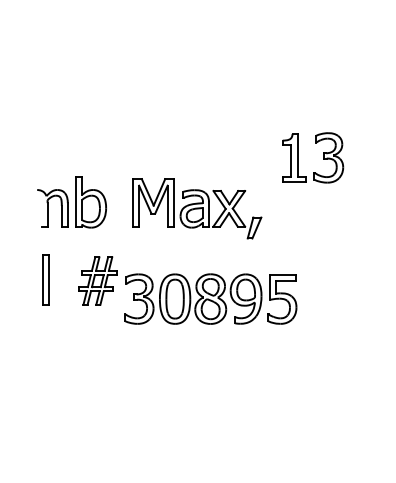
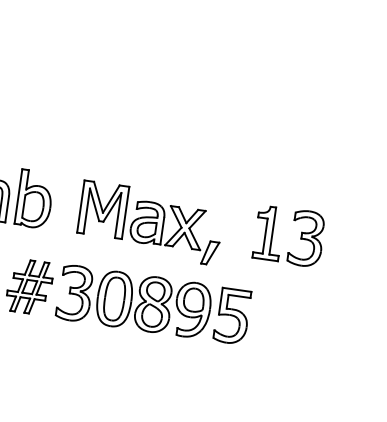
part: (323, 157) -> (300, 237), moved
part: (210, 298) -> (153, 303), moved

